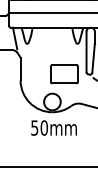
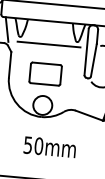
line: (52, 48) -> (48, 44), added
part: (64, 74) -> (45, 74), moved
text: (53, 127) -> (49, 146), moved

